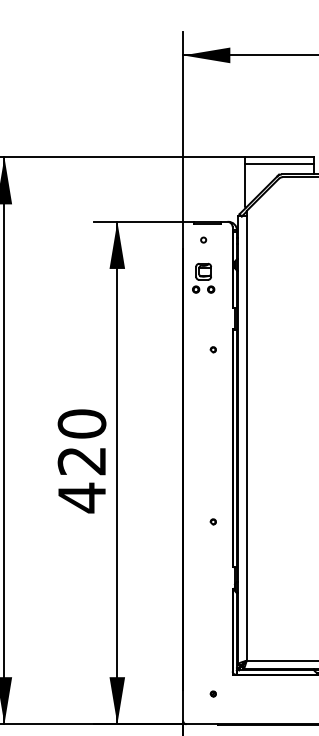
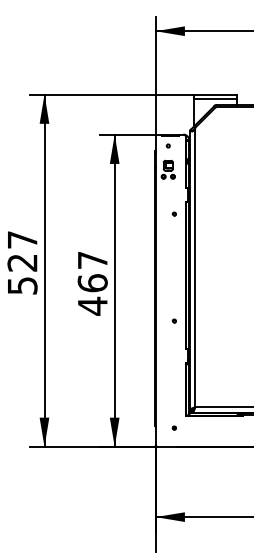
text: (81, 441) -> (92, 271), 420 -> 467

